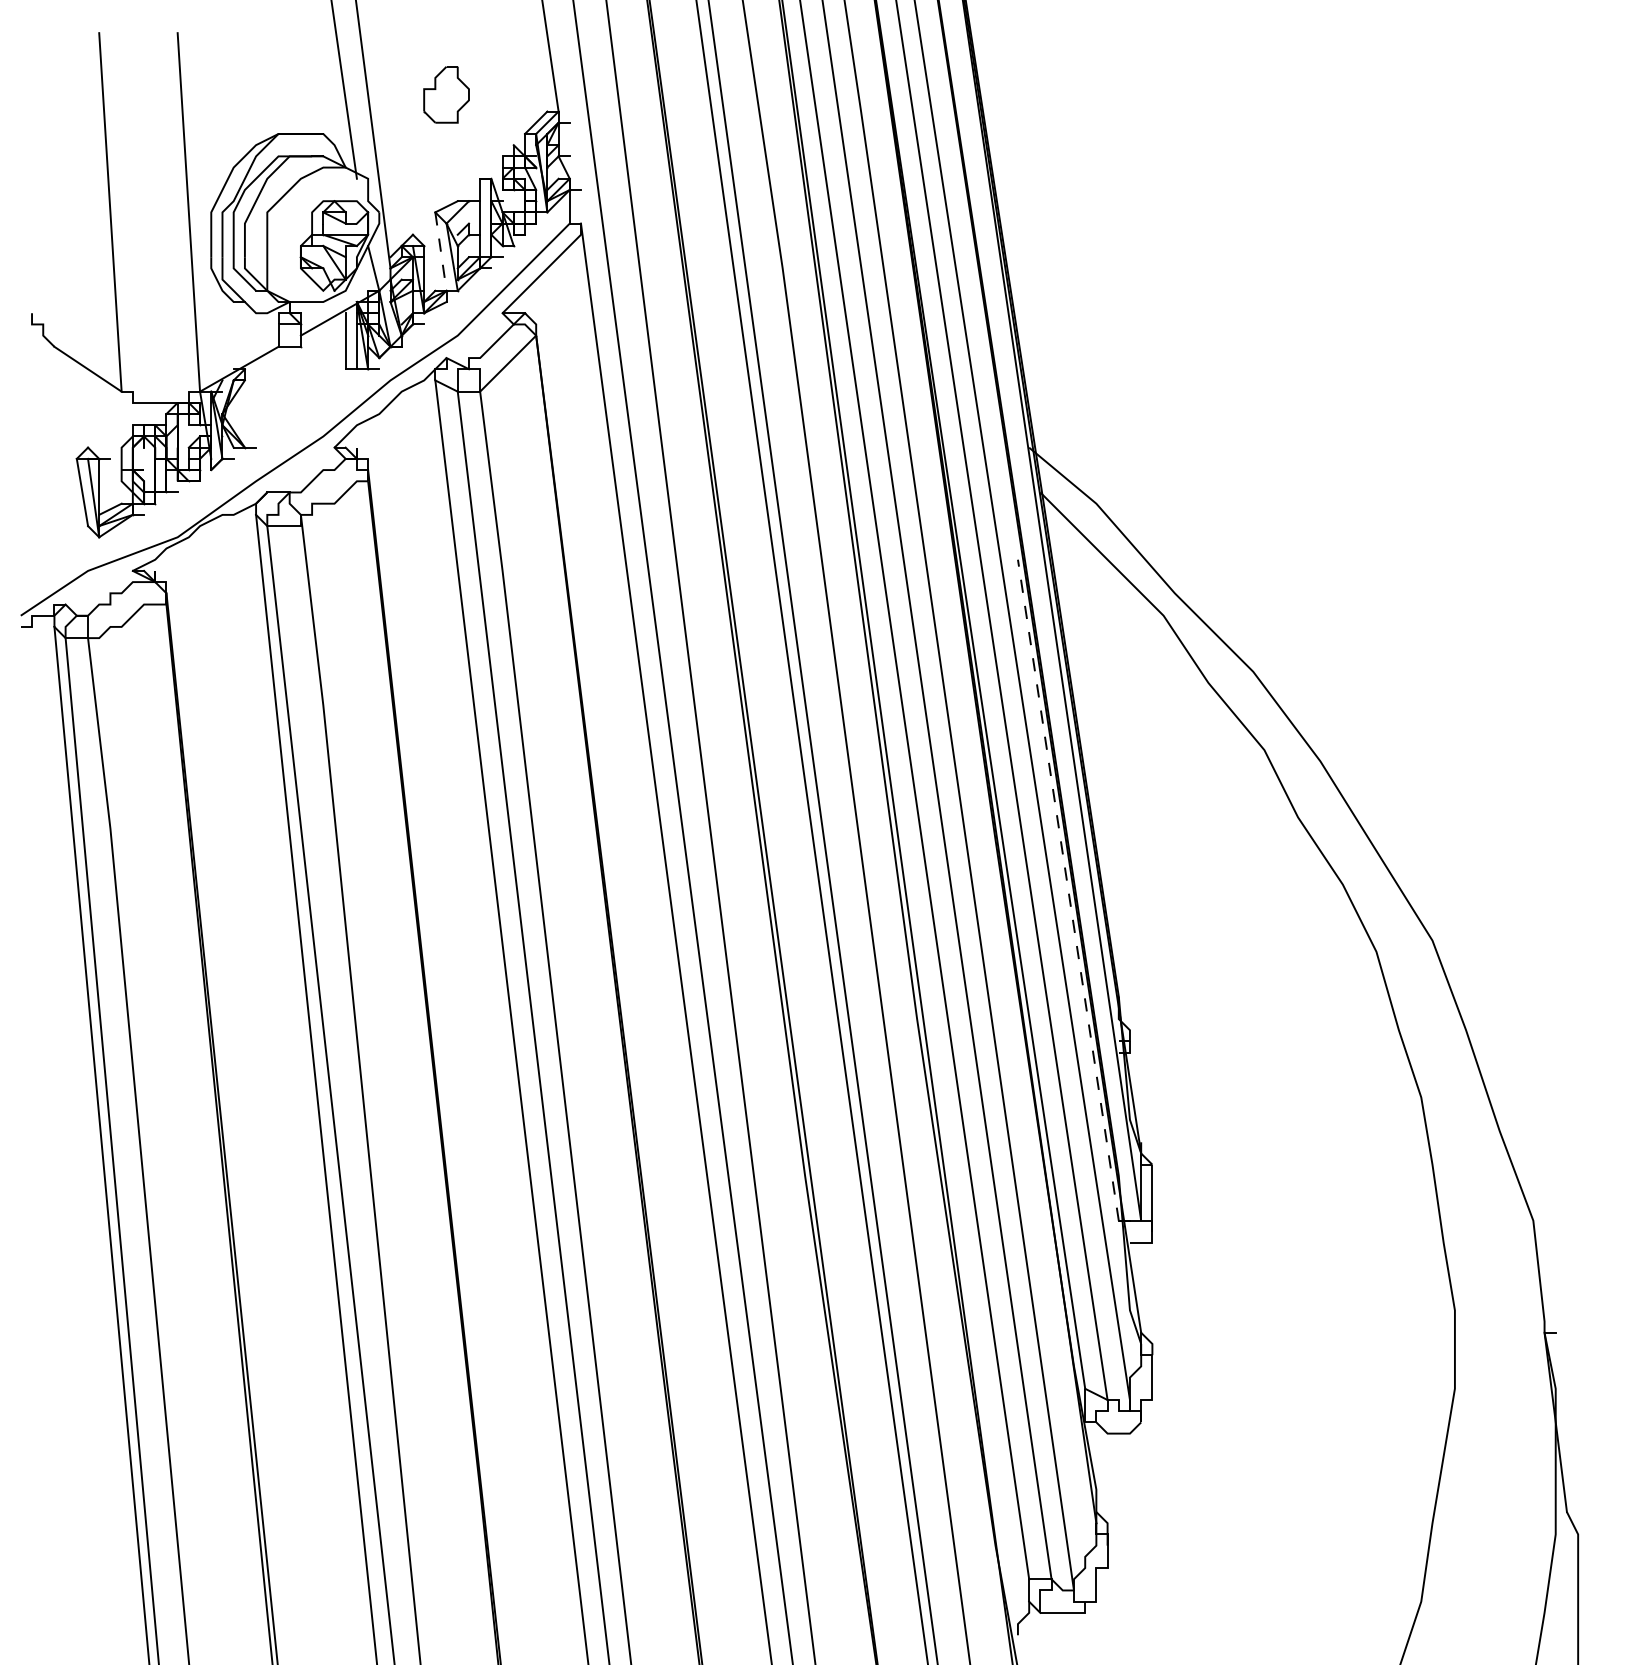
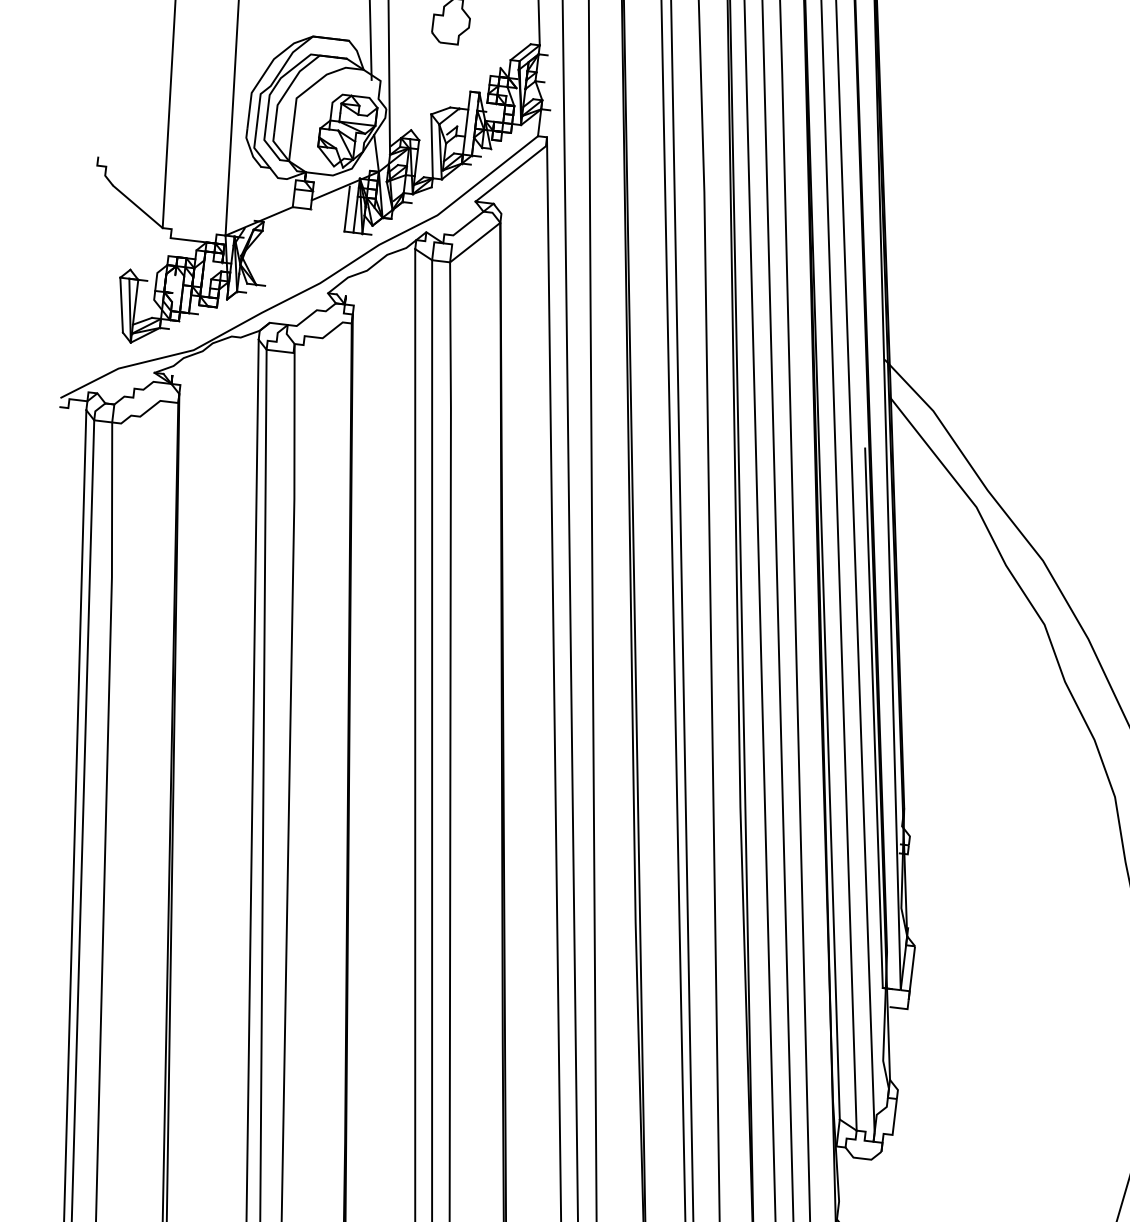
line: (440, 251) -> (431, 146), dashed -> solid
line: (1068, 889) -> (874, 717), dashed -> solid

